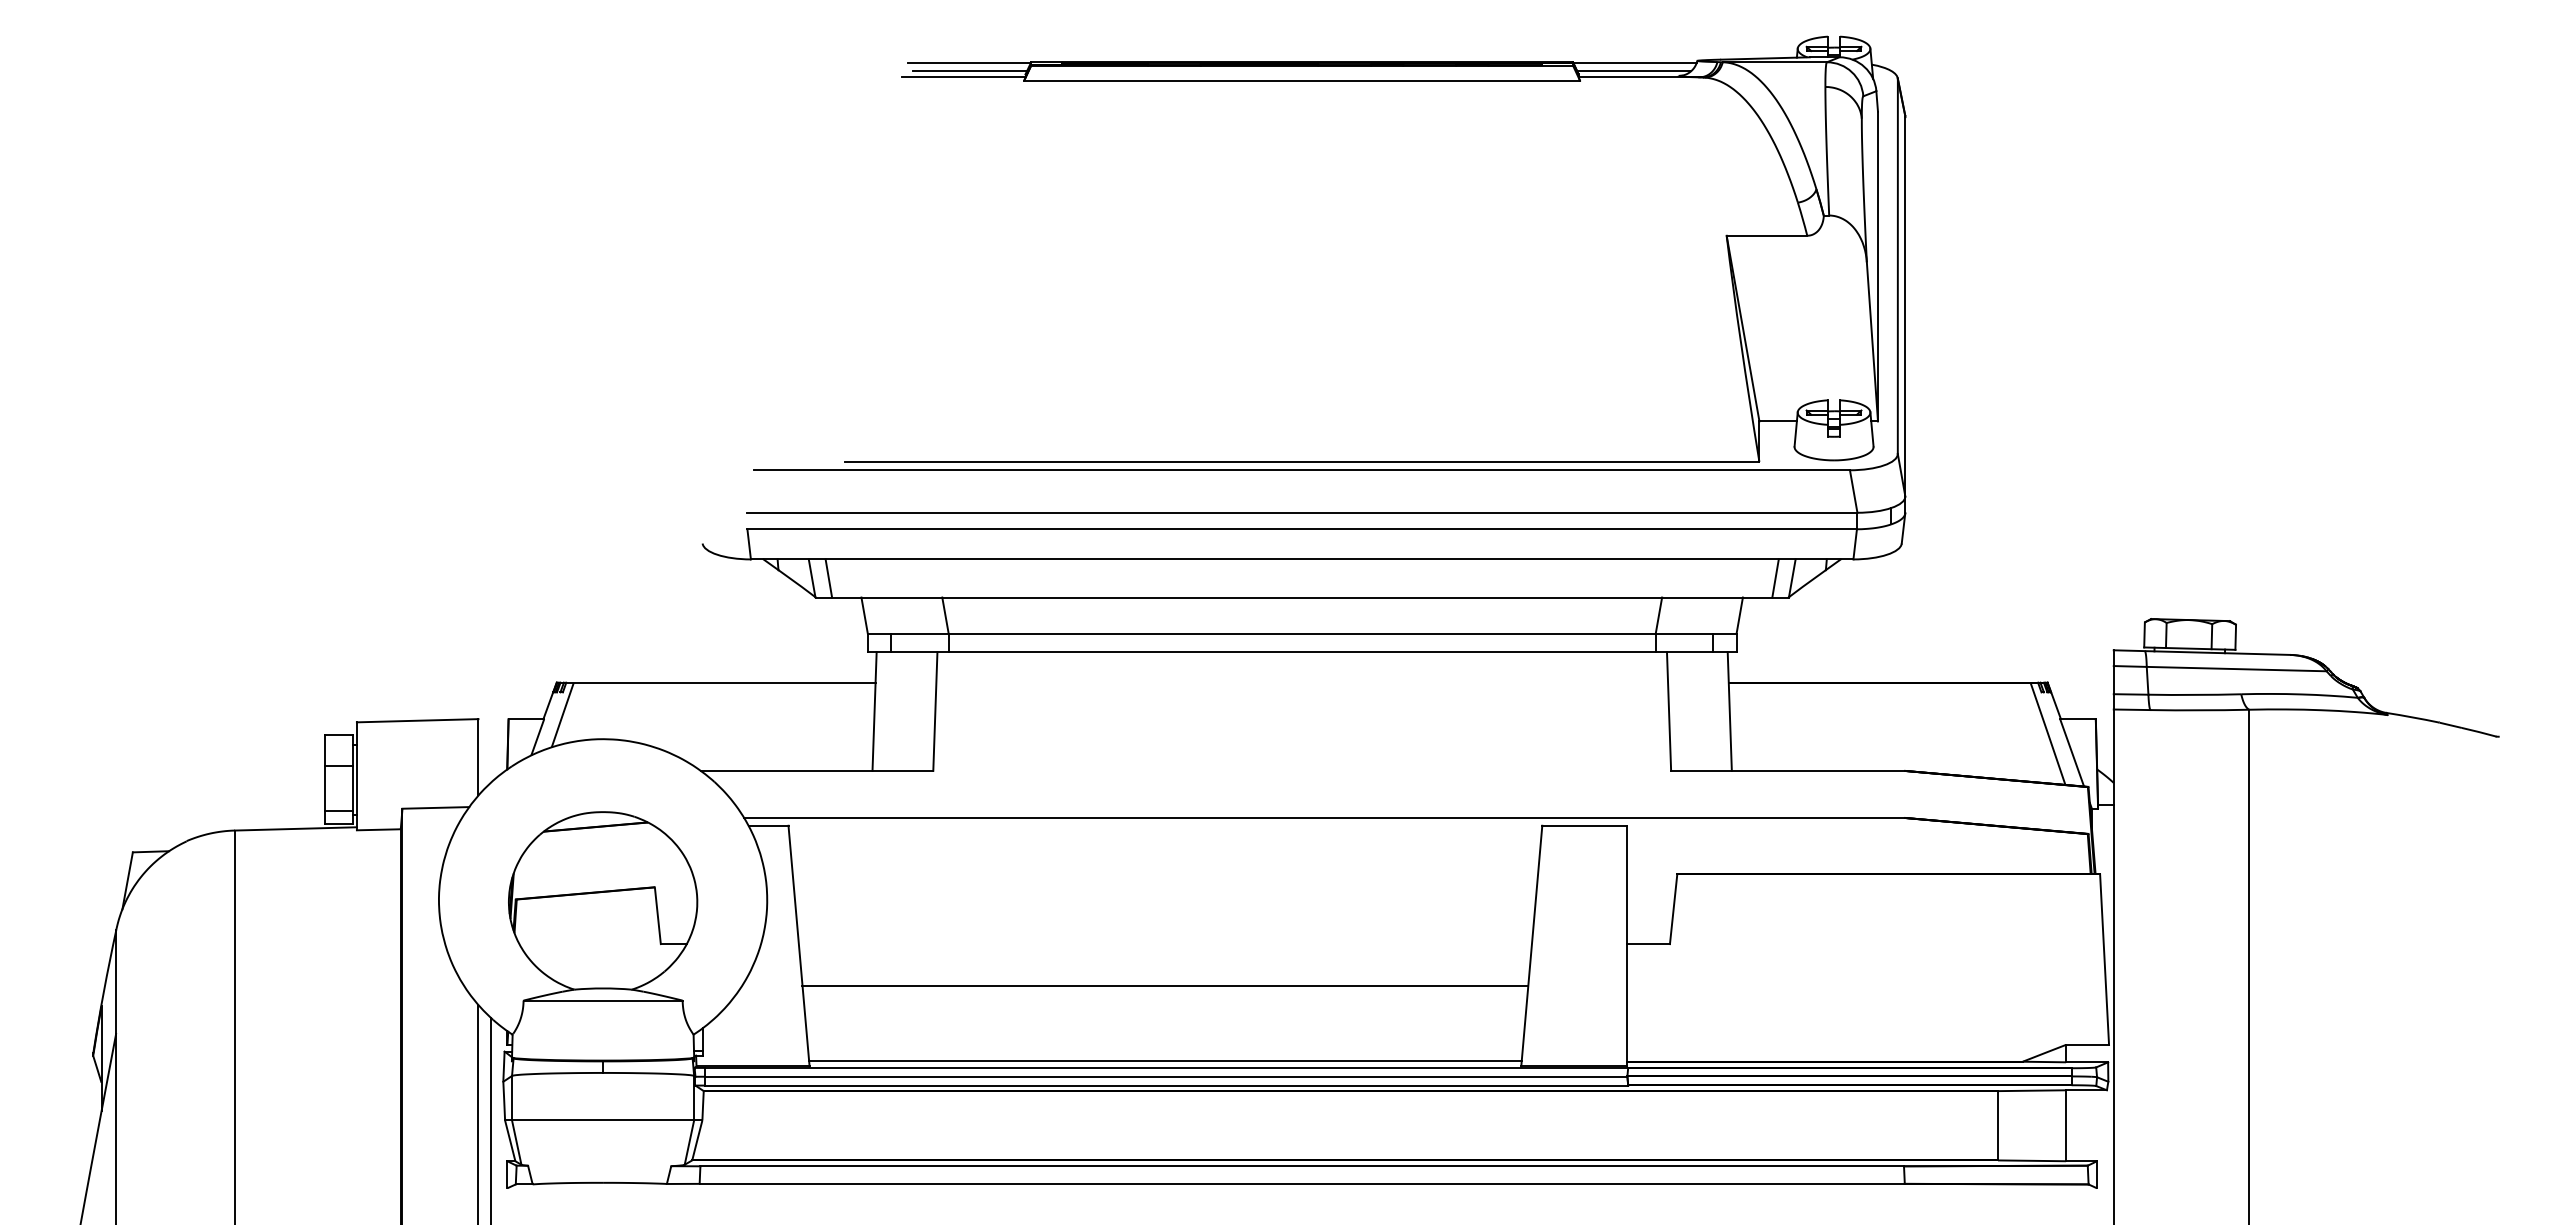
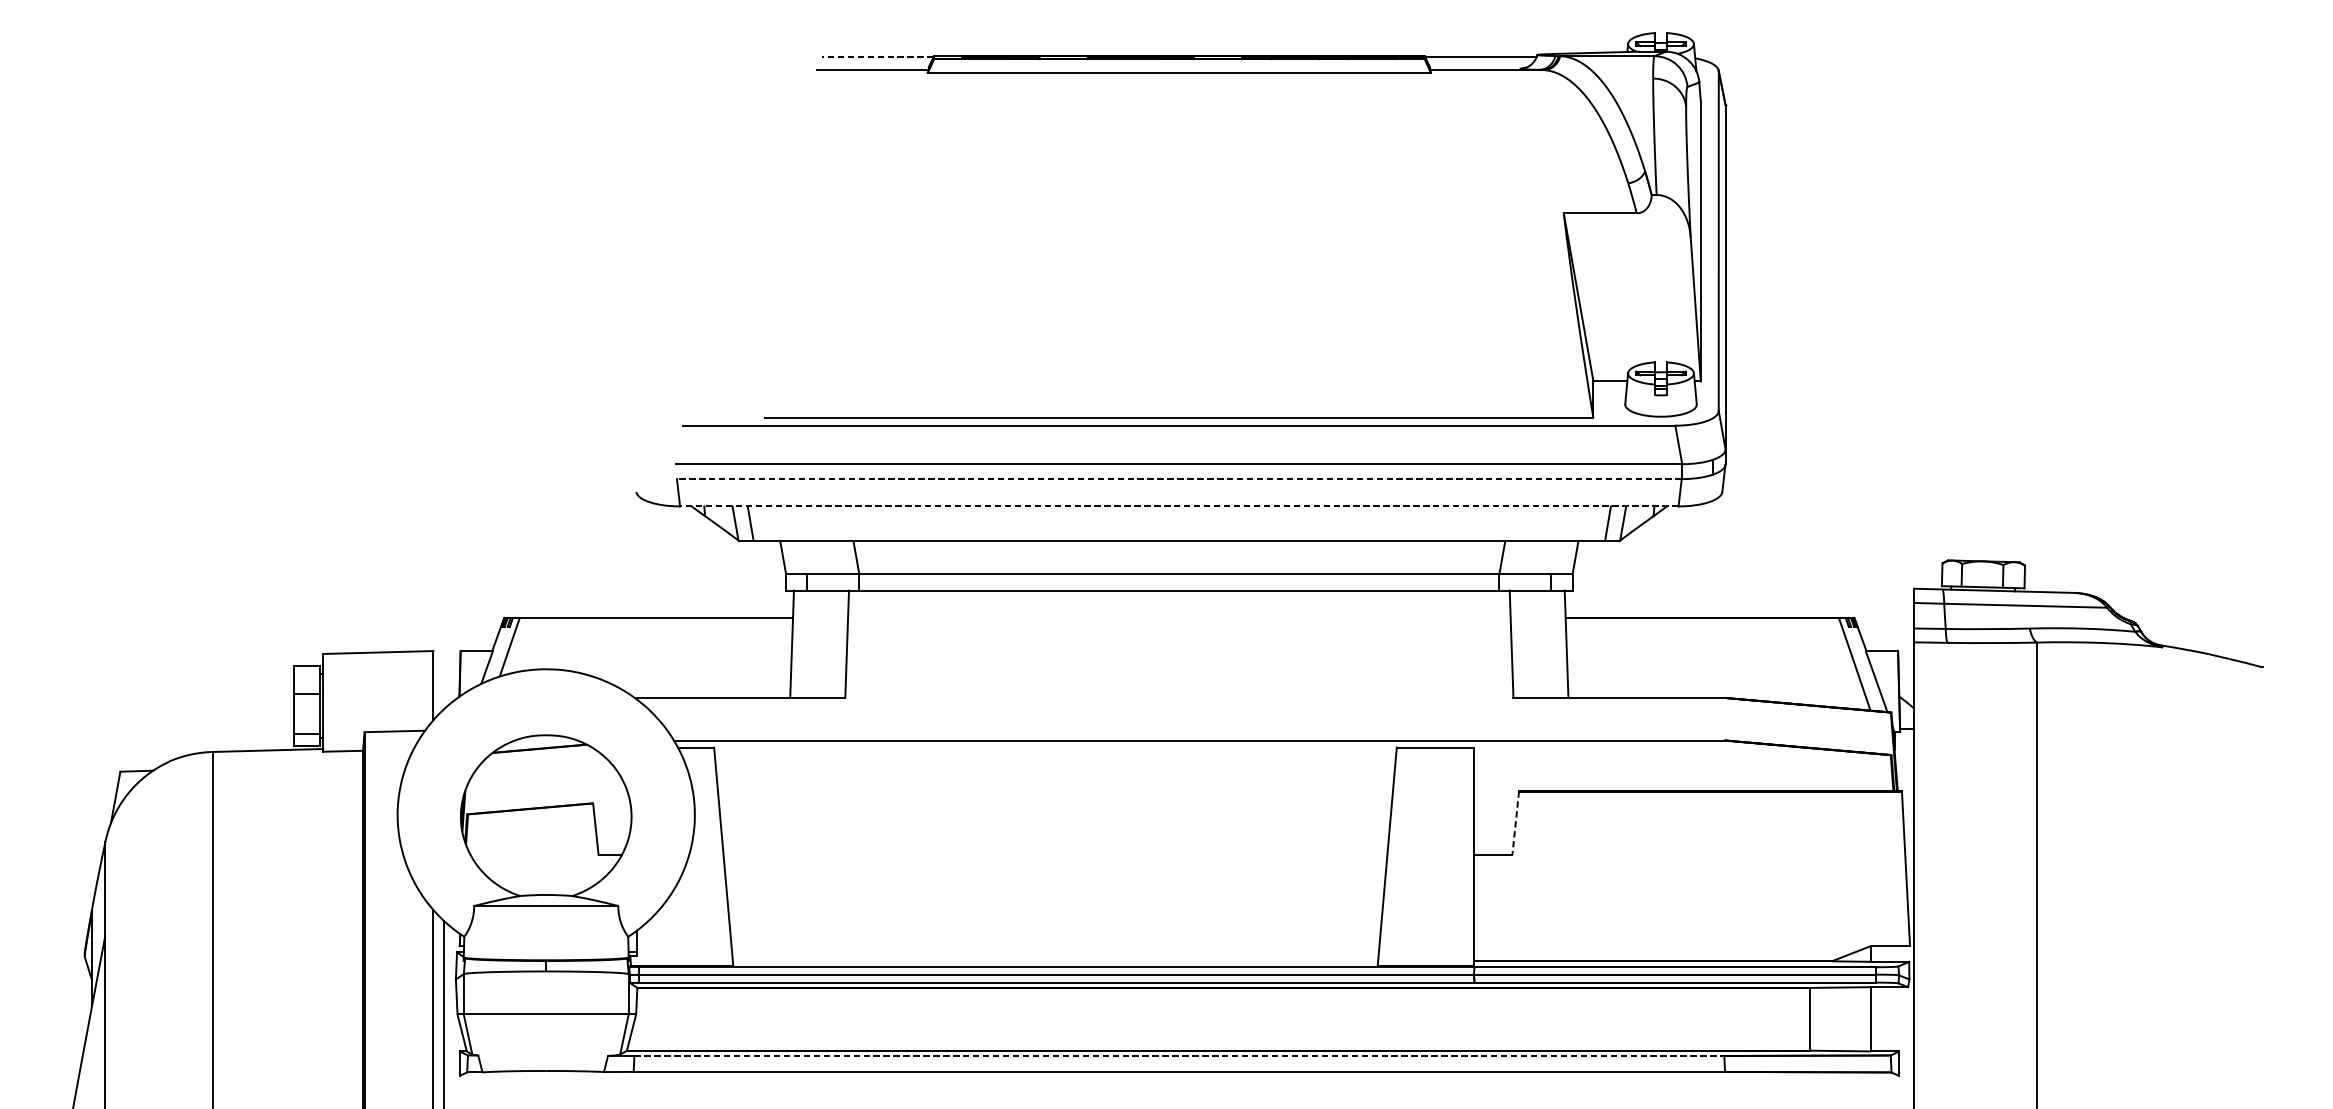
line: (969, 62) -> (878, 56), solid -> dashed
line: (970, 71) -> (878, 64), removed
line: (1634, 71) -> (1480, 64), removed
line: (1302, 529) -> (1179, 479), solid -> dashed
line: (1301, 559) -> (1178, 506), solid -> dashed
line: (1673, 909) -> (1515, 823), solid -> dashed
line: (1165, 985) -> (1055, 892), removed
line: (1165, 1061) -> (1055, 961), removed
line: (1302, 1166) -> (1179, 1056), solid -> dashed

